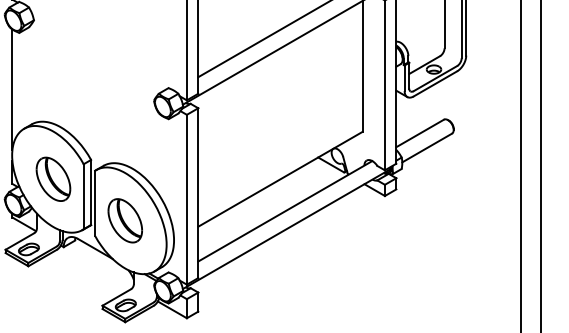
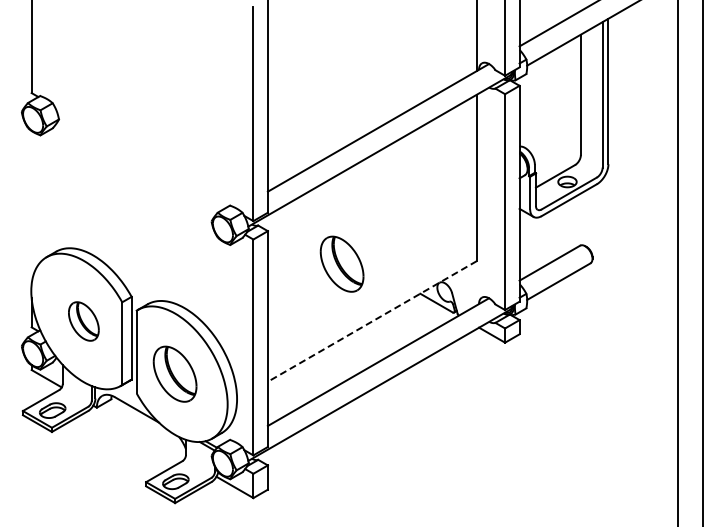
line: (12, 89) -> (31, 207), removed
part: (256, 133) -> (341, 263), added
part: (53, 179) -> (83, 321), size x0.7
line: (280, 179) -> (372, 321), solid -> dashed

